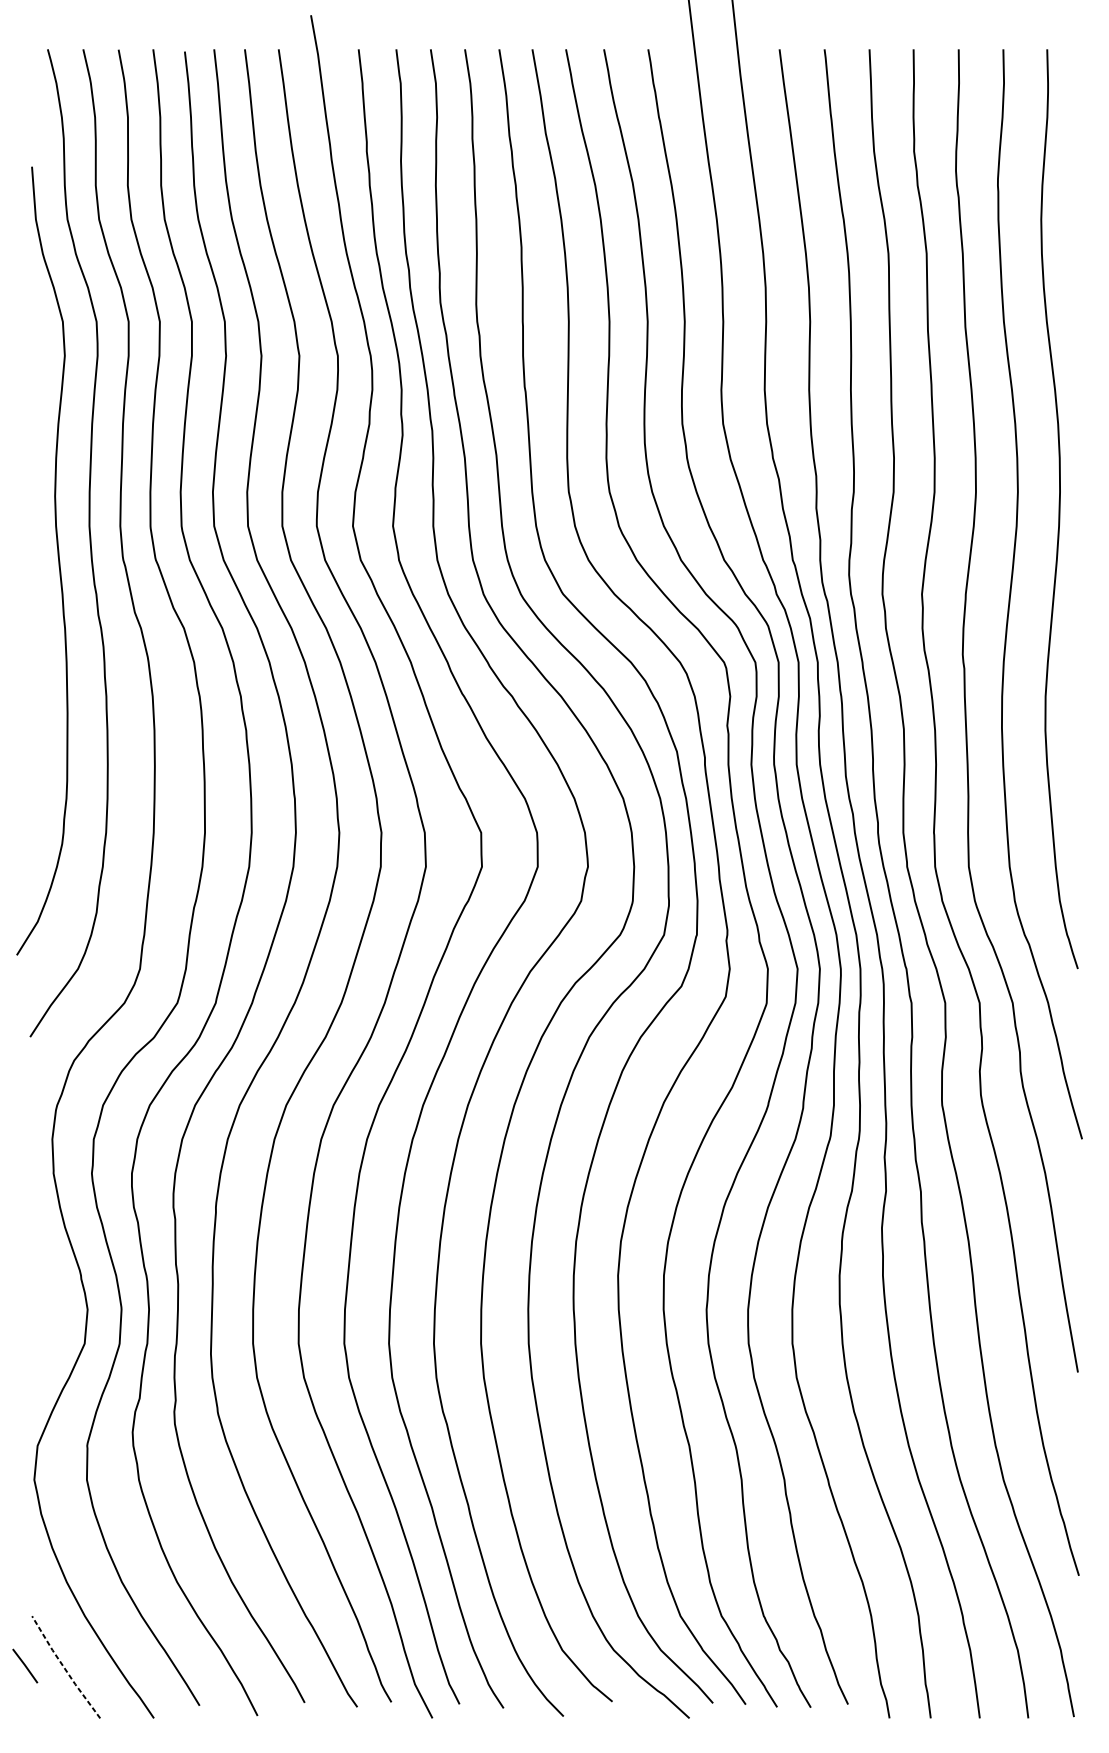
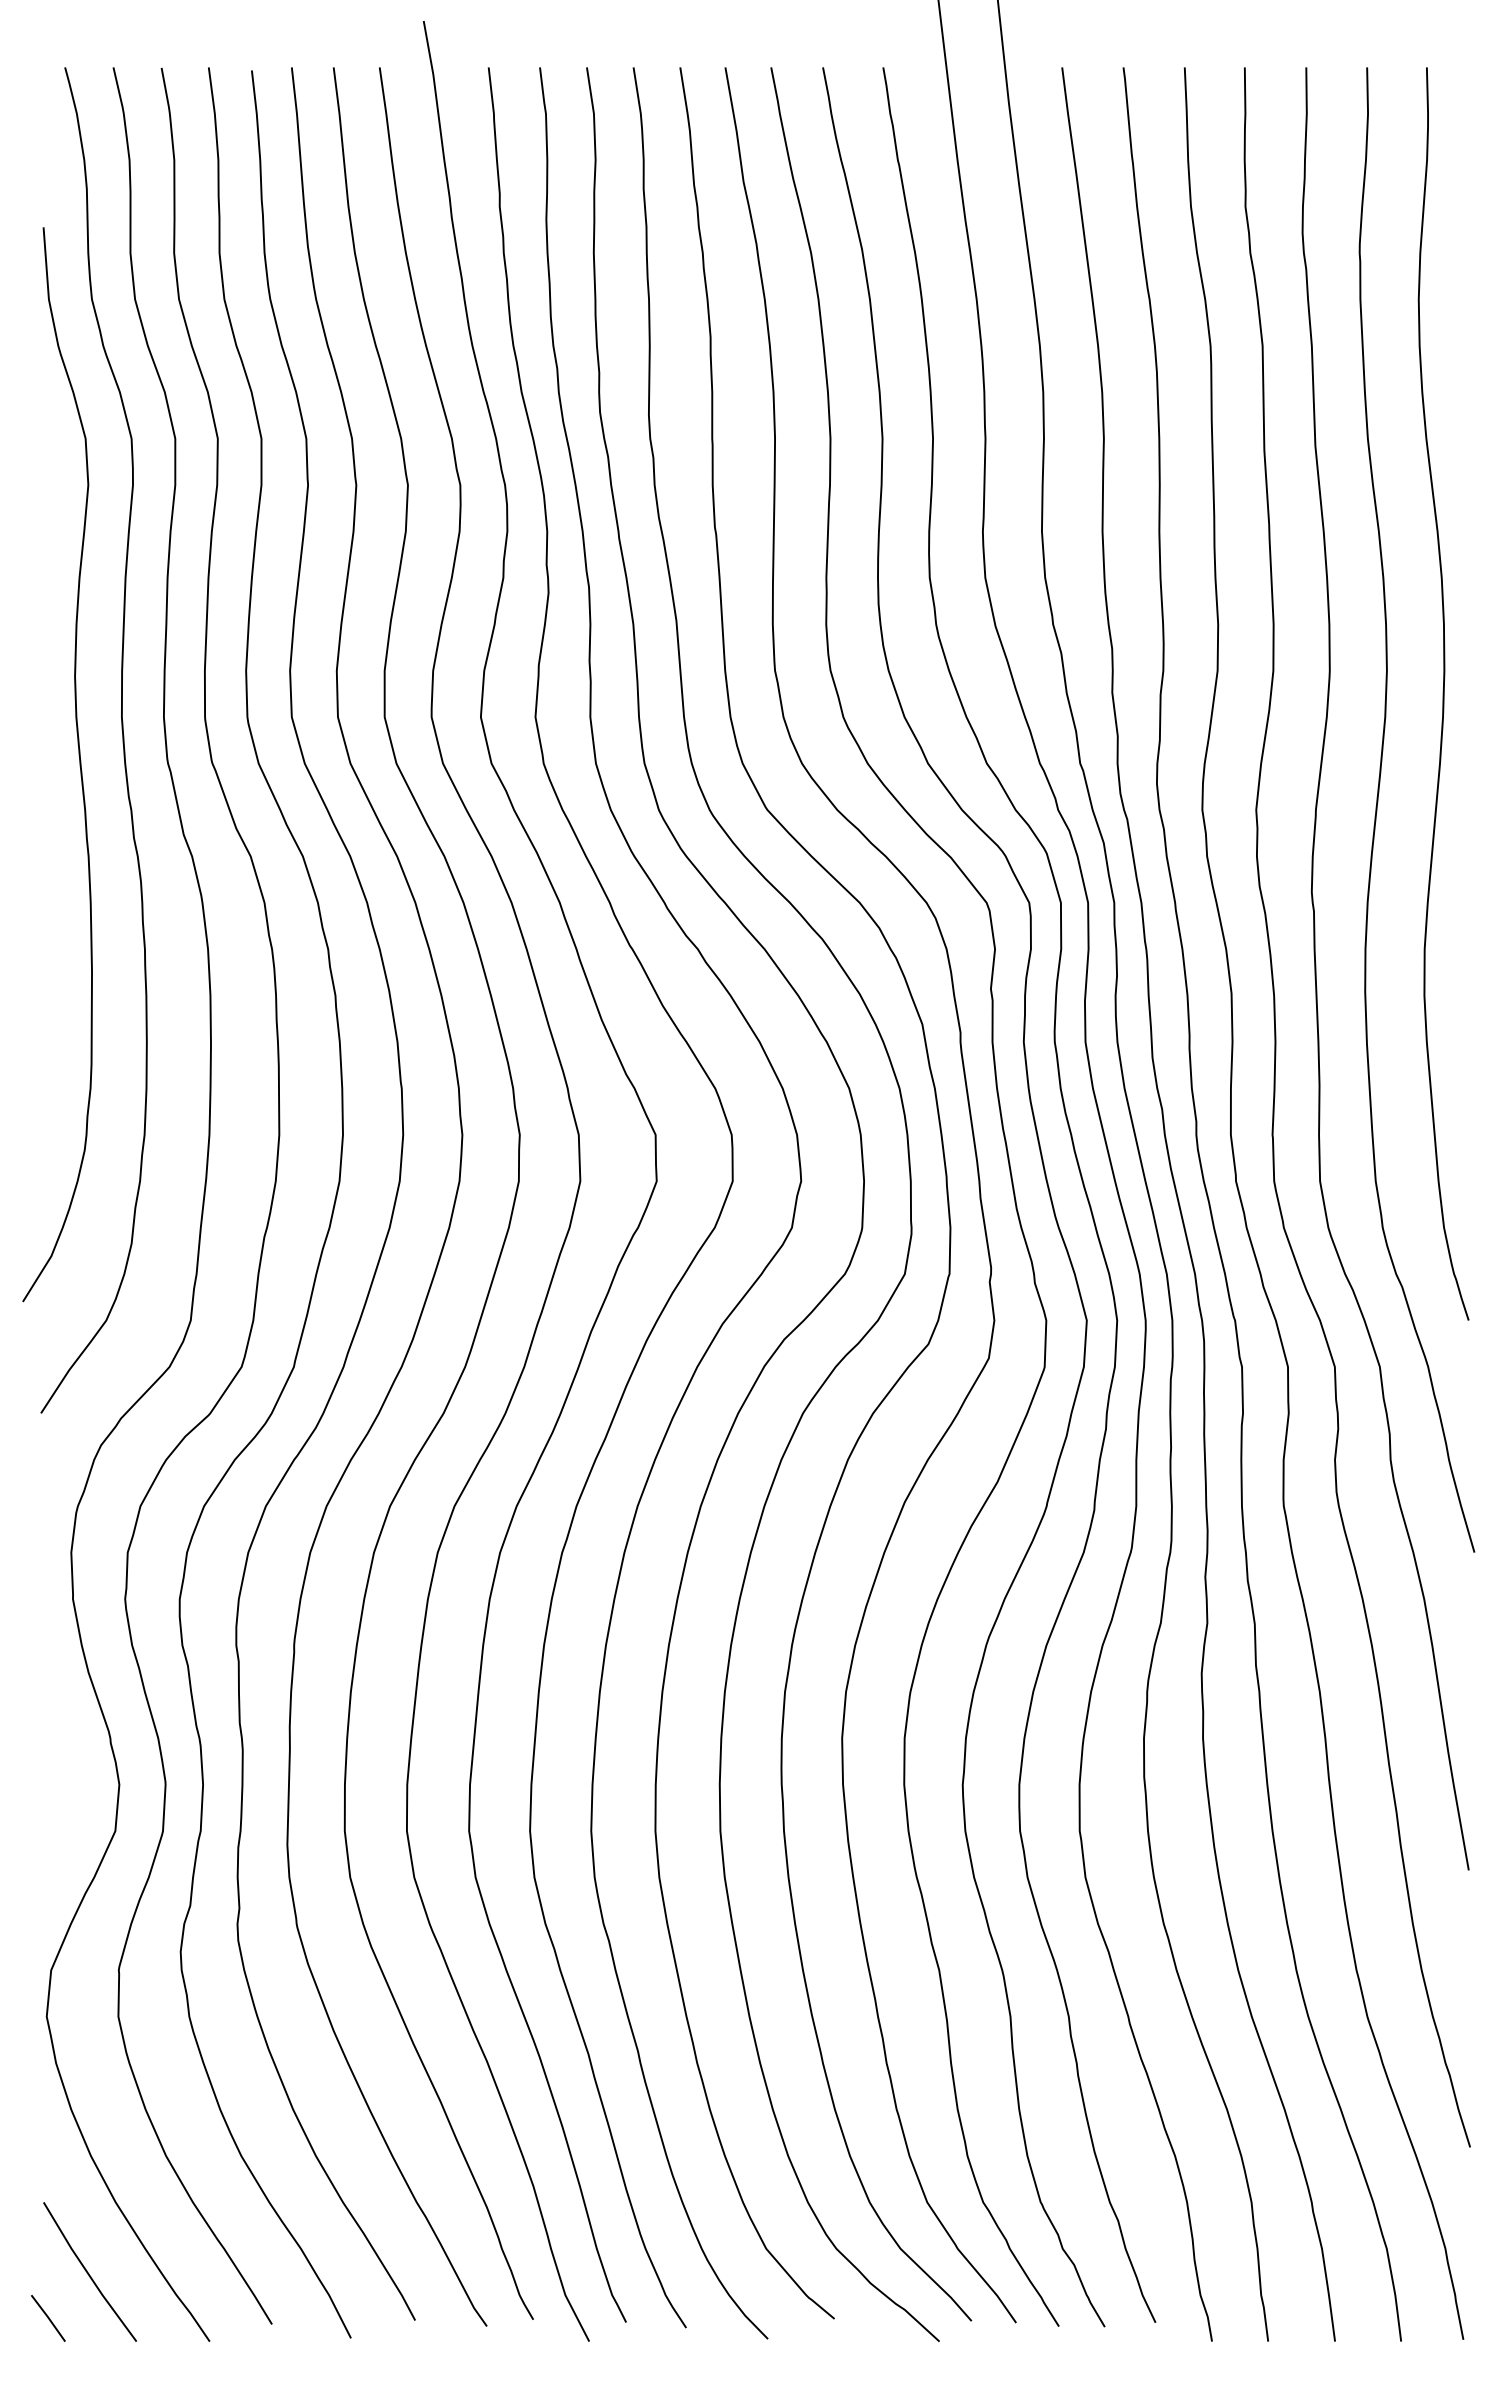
line: (25, 1666) -> (48, 2318), moved
line: (64, 1667) -> (87, 2272), dashed -> solid

